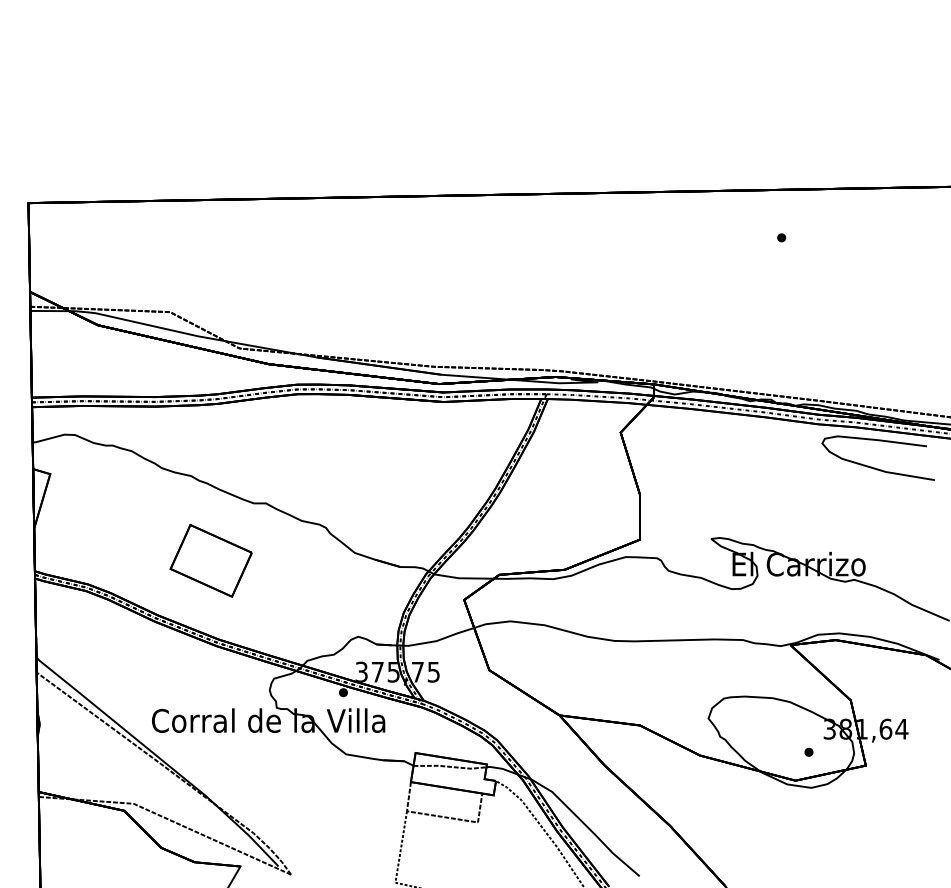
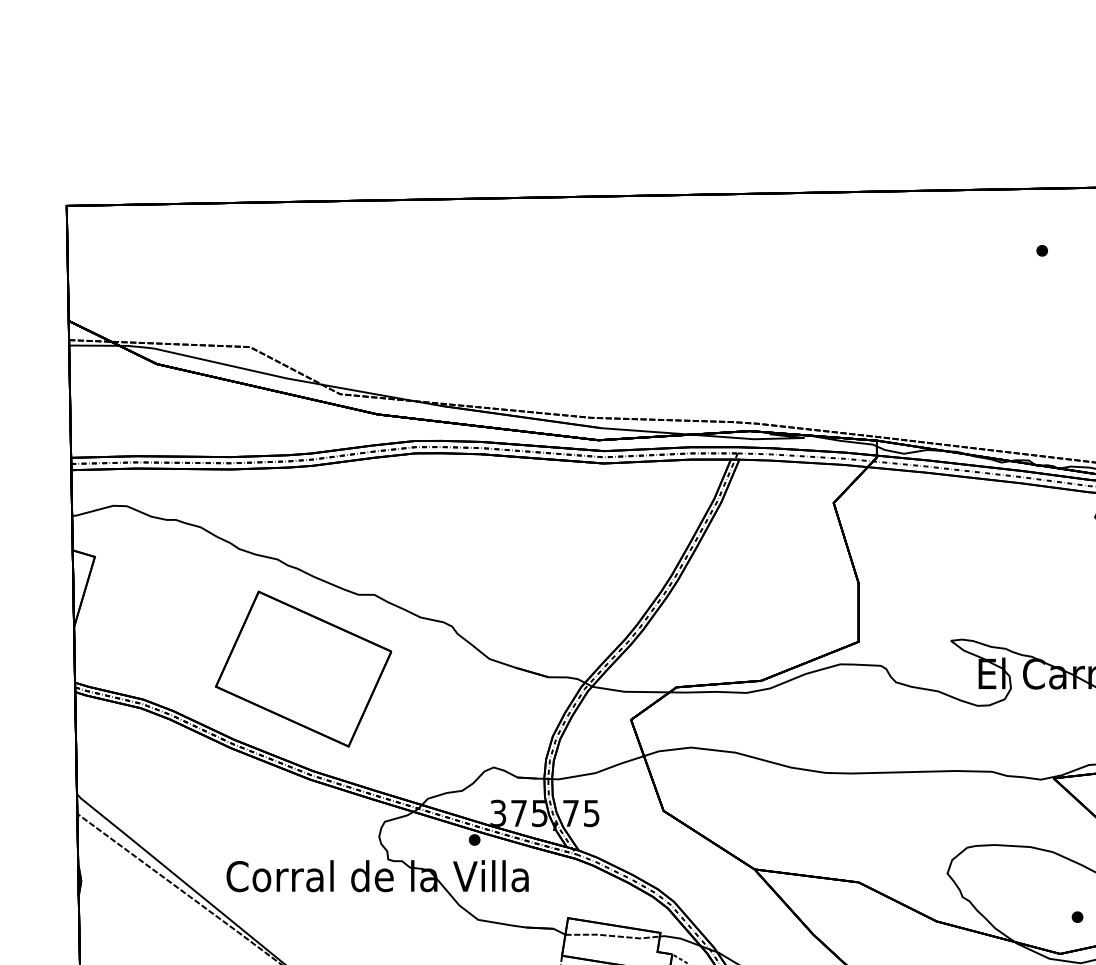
part: (210, 560) -> (302, 668), size x1.67

